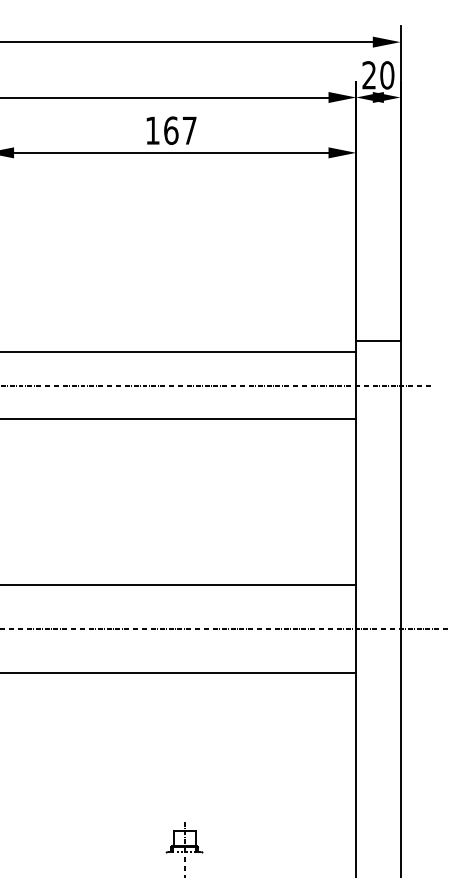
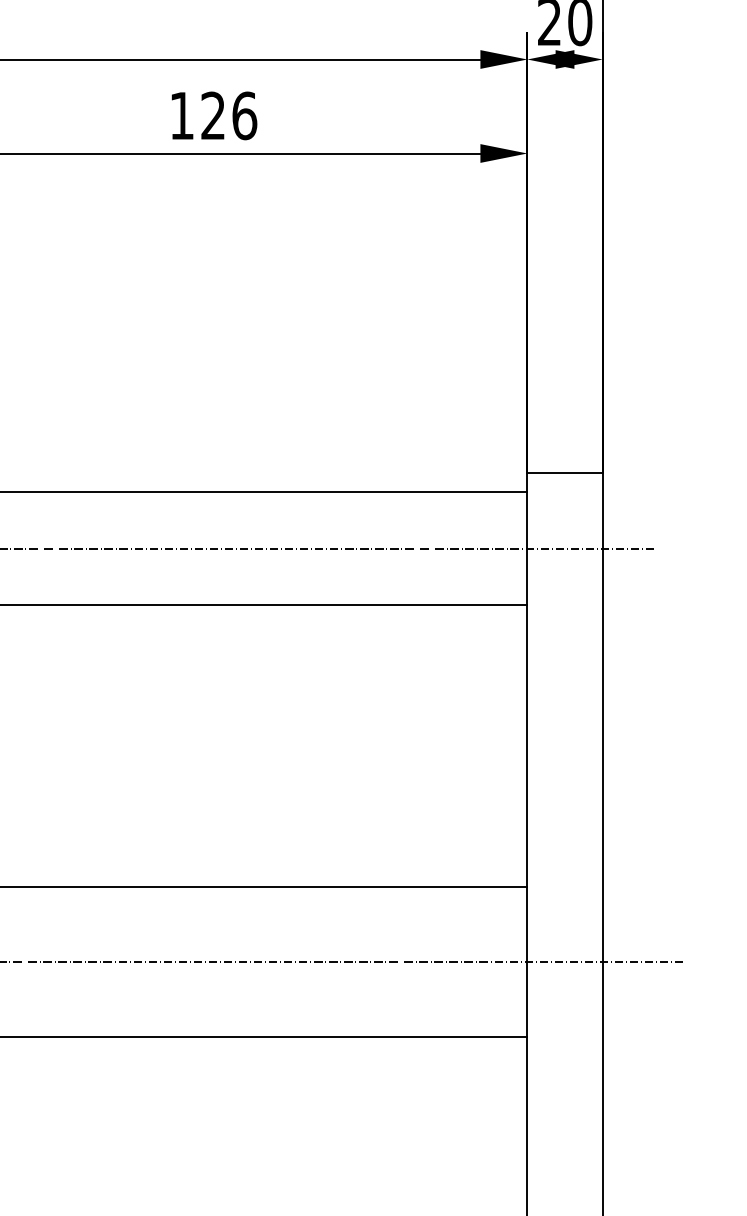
text: (180, 130) -> (229, 115), 167 -> 126

